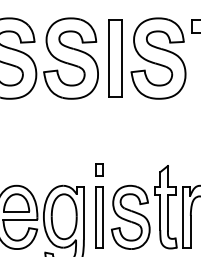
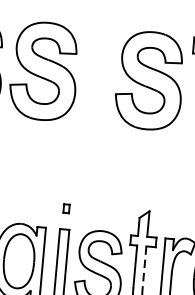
part: (115, 58) -> (97, 76), removed
part: (99, 169) -> (66, 208), size x0.6
line: (167, 212) -> (144, 267), solid -> dashed

